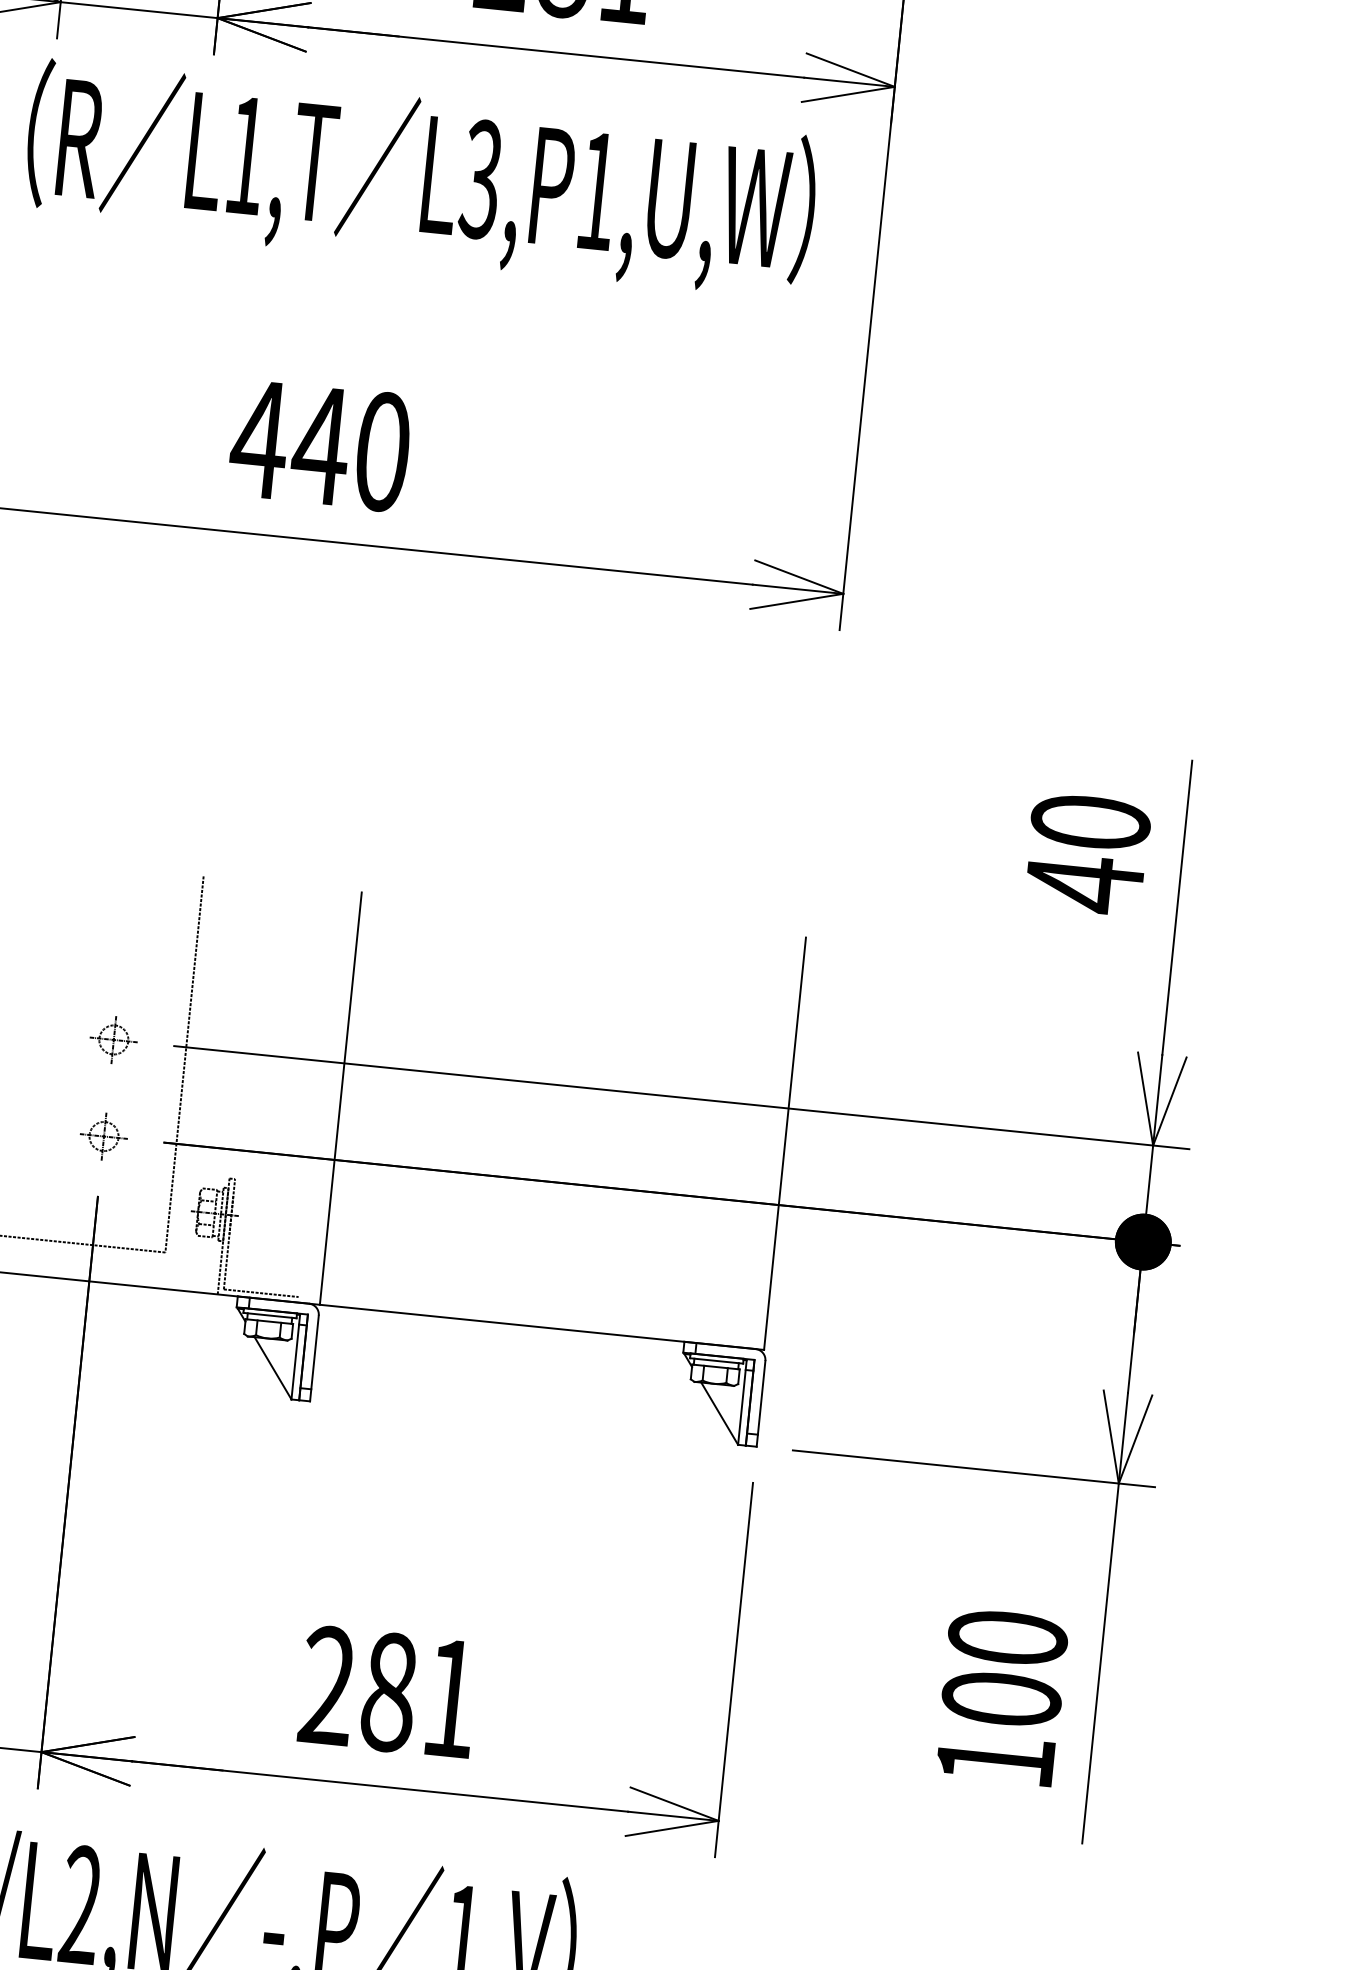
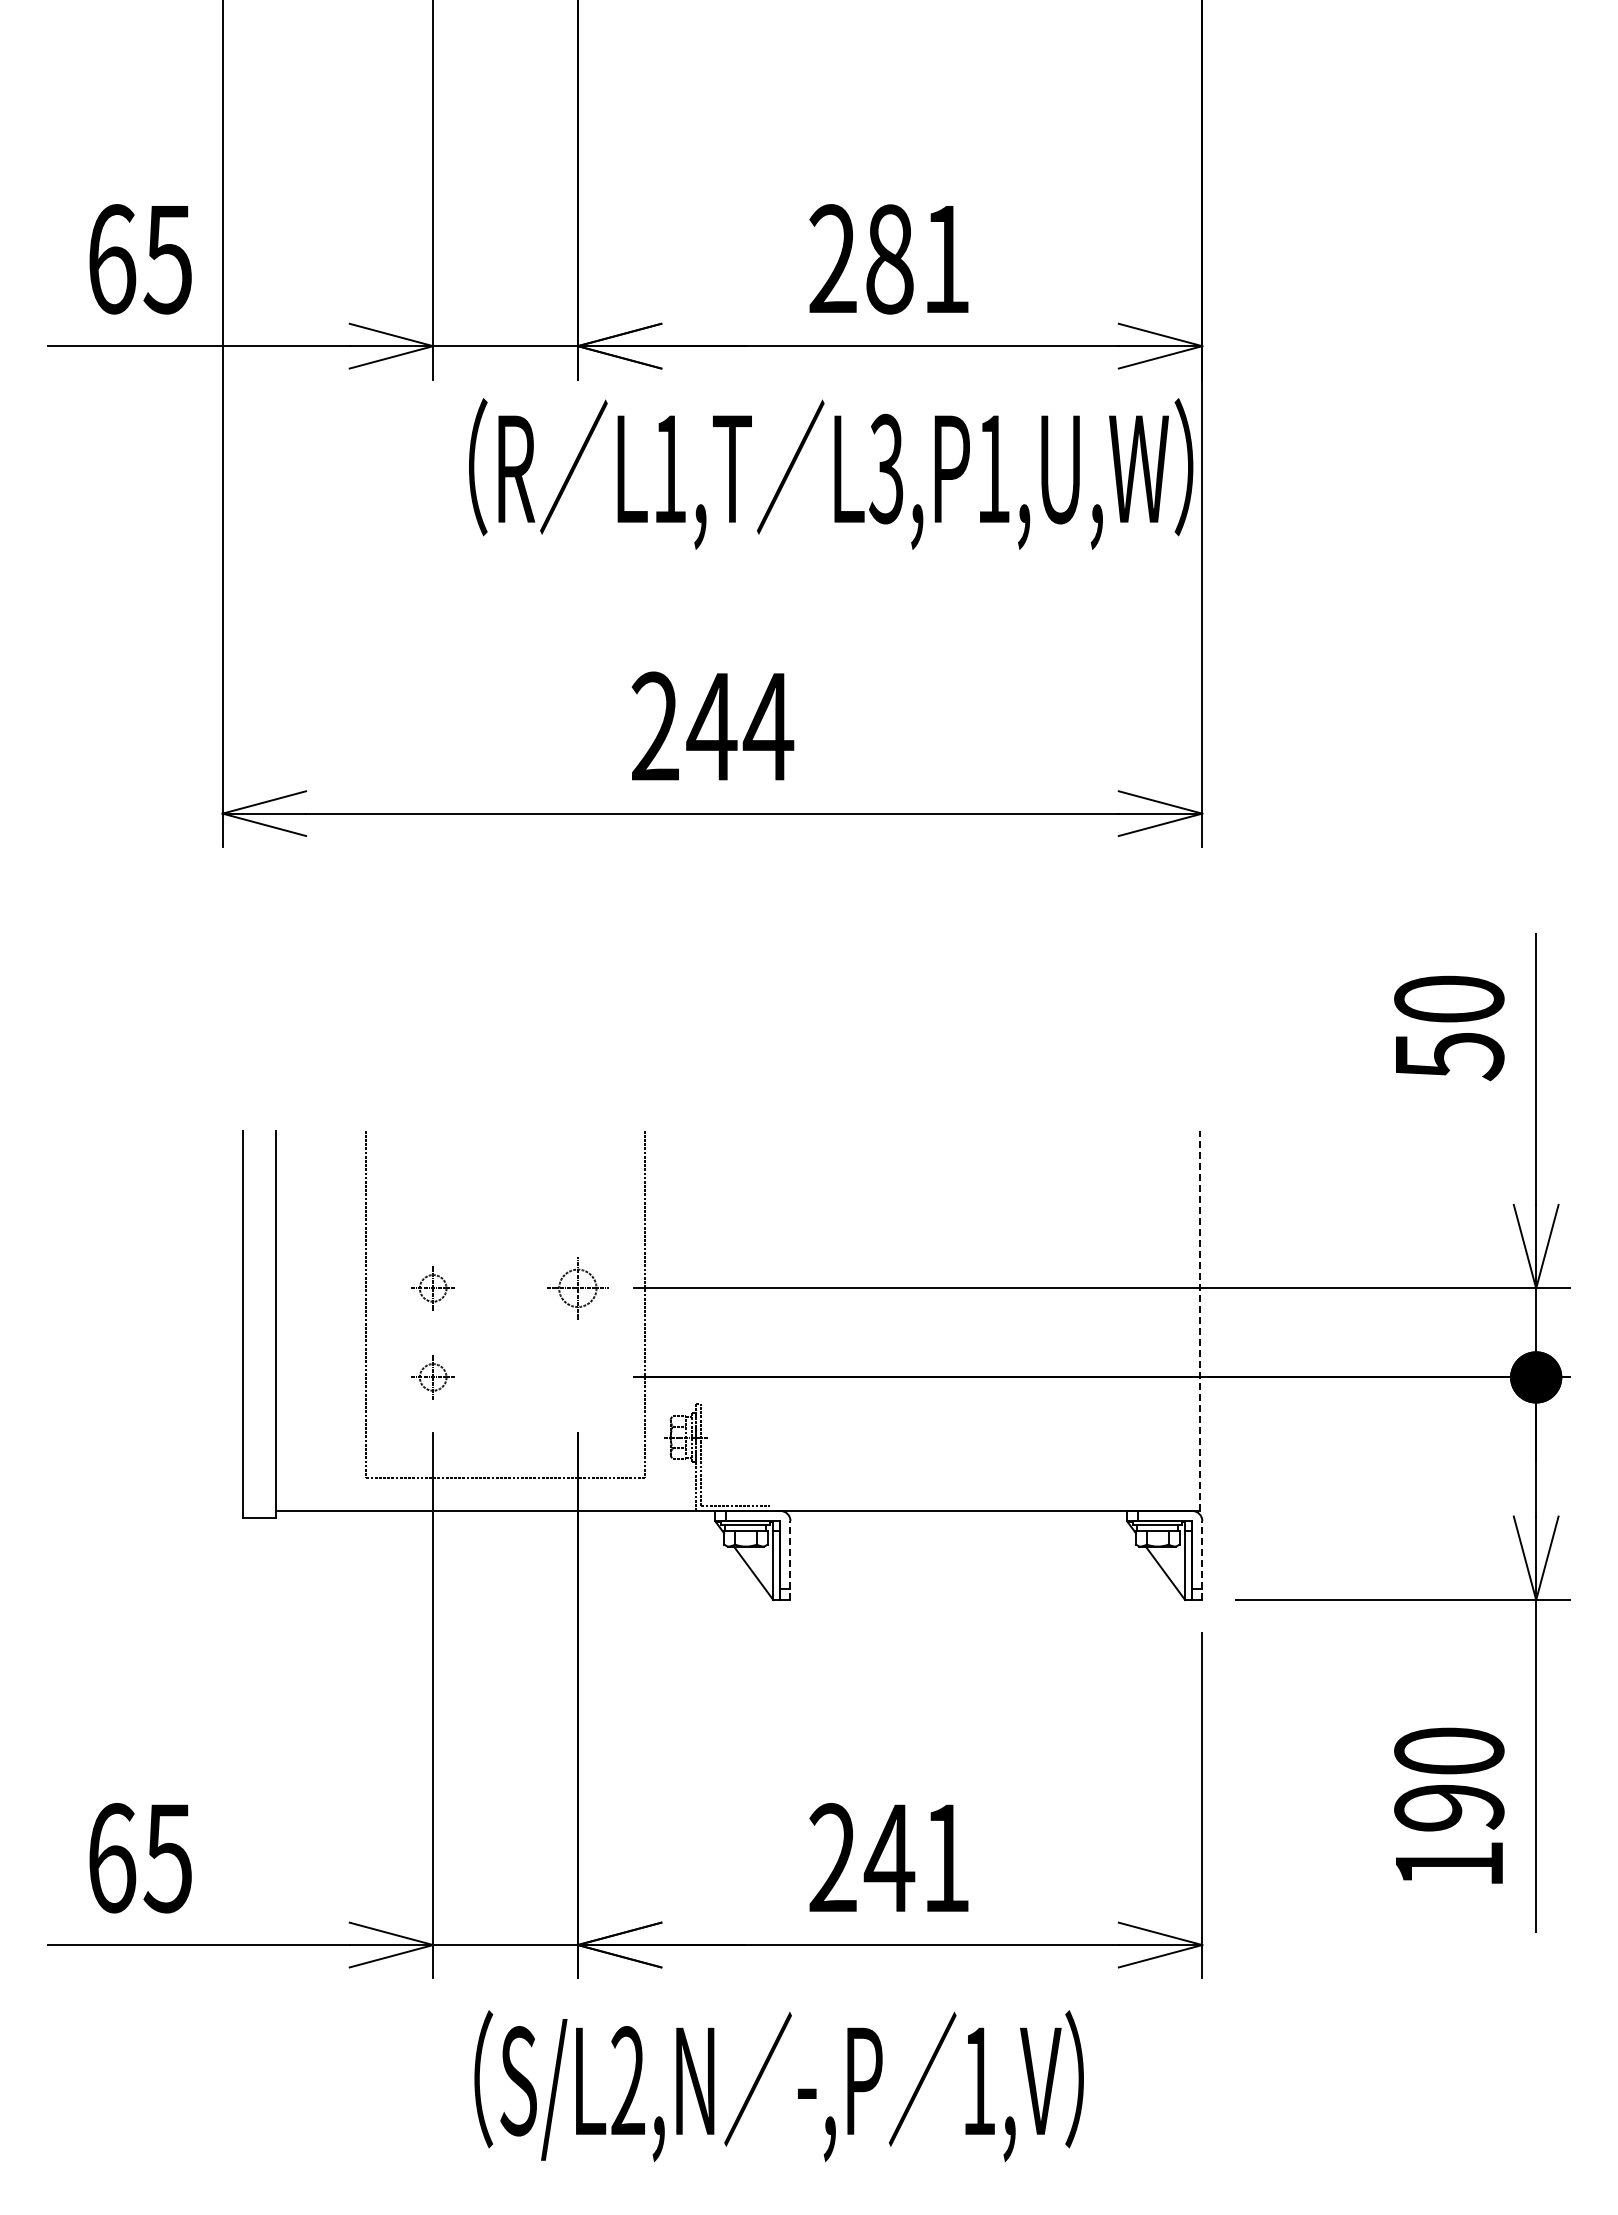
text: (421, 178) -> (831, 473), moved
text: (320, 445) -> (711, 726), 440 -> 244
text: (1085, 883) -> (1450, 1055), 40 -> 50
part: (113, 1040) -> (577, 1288), size x1.4
line: (340, 1098) -> (790, 1320), removed
part: (103, 1136) -> (577, 1377), removed
line: (785, 1143) -> (1200, 1320), solid -> dashed
line: (314, 1358) -> (790, 1560), solid -> dashed
line: (761, 1403) -> (1202, 1560), solid -> dashed
text: (388, 1692) -> (889, 1858), 281 -> 241
text: (1001, 1698) -> (1449, 1807), 100 -> 190

